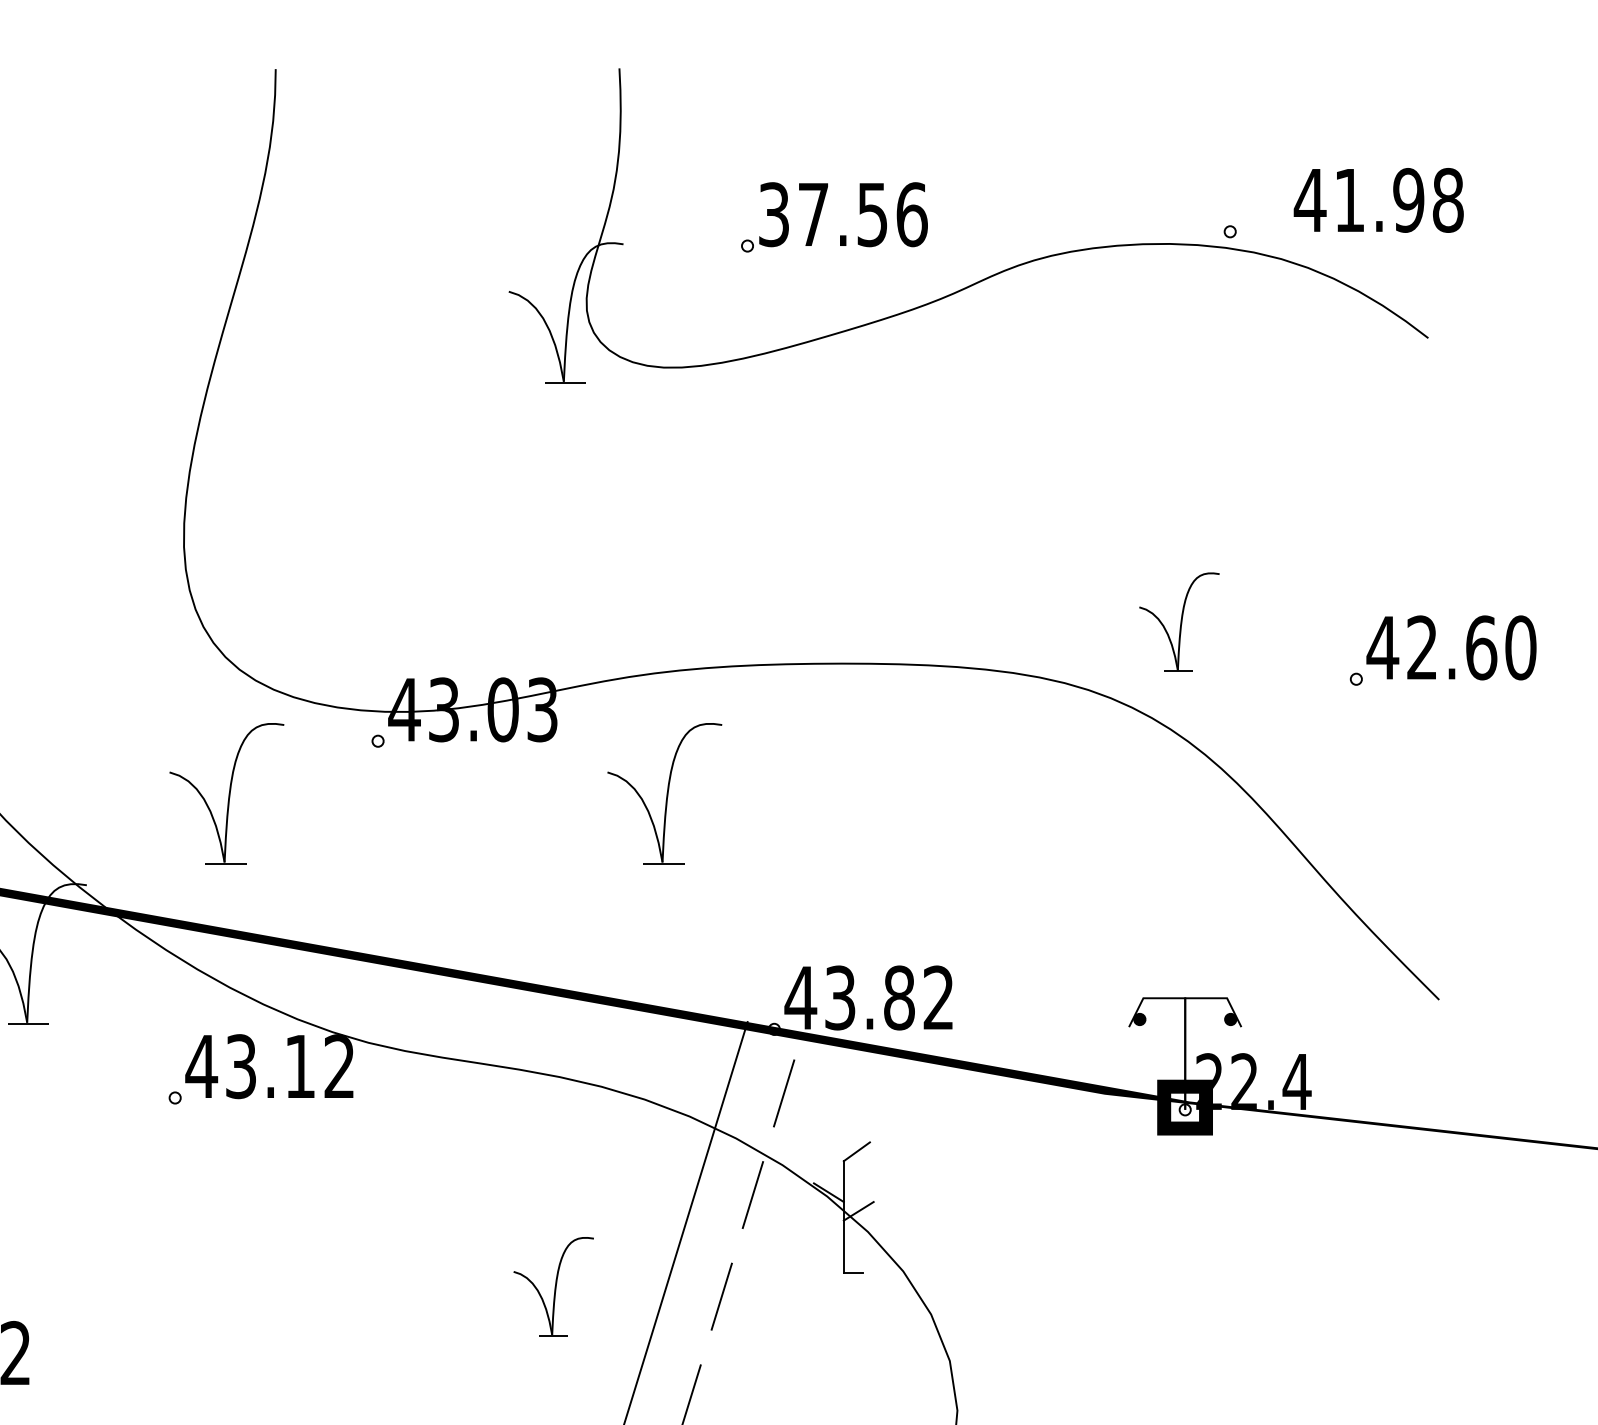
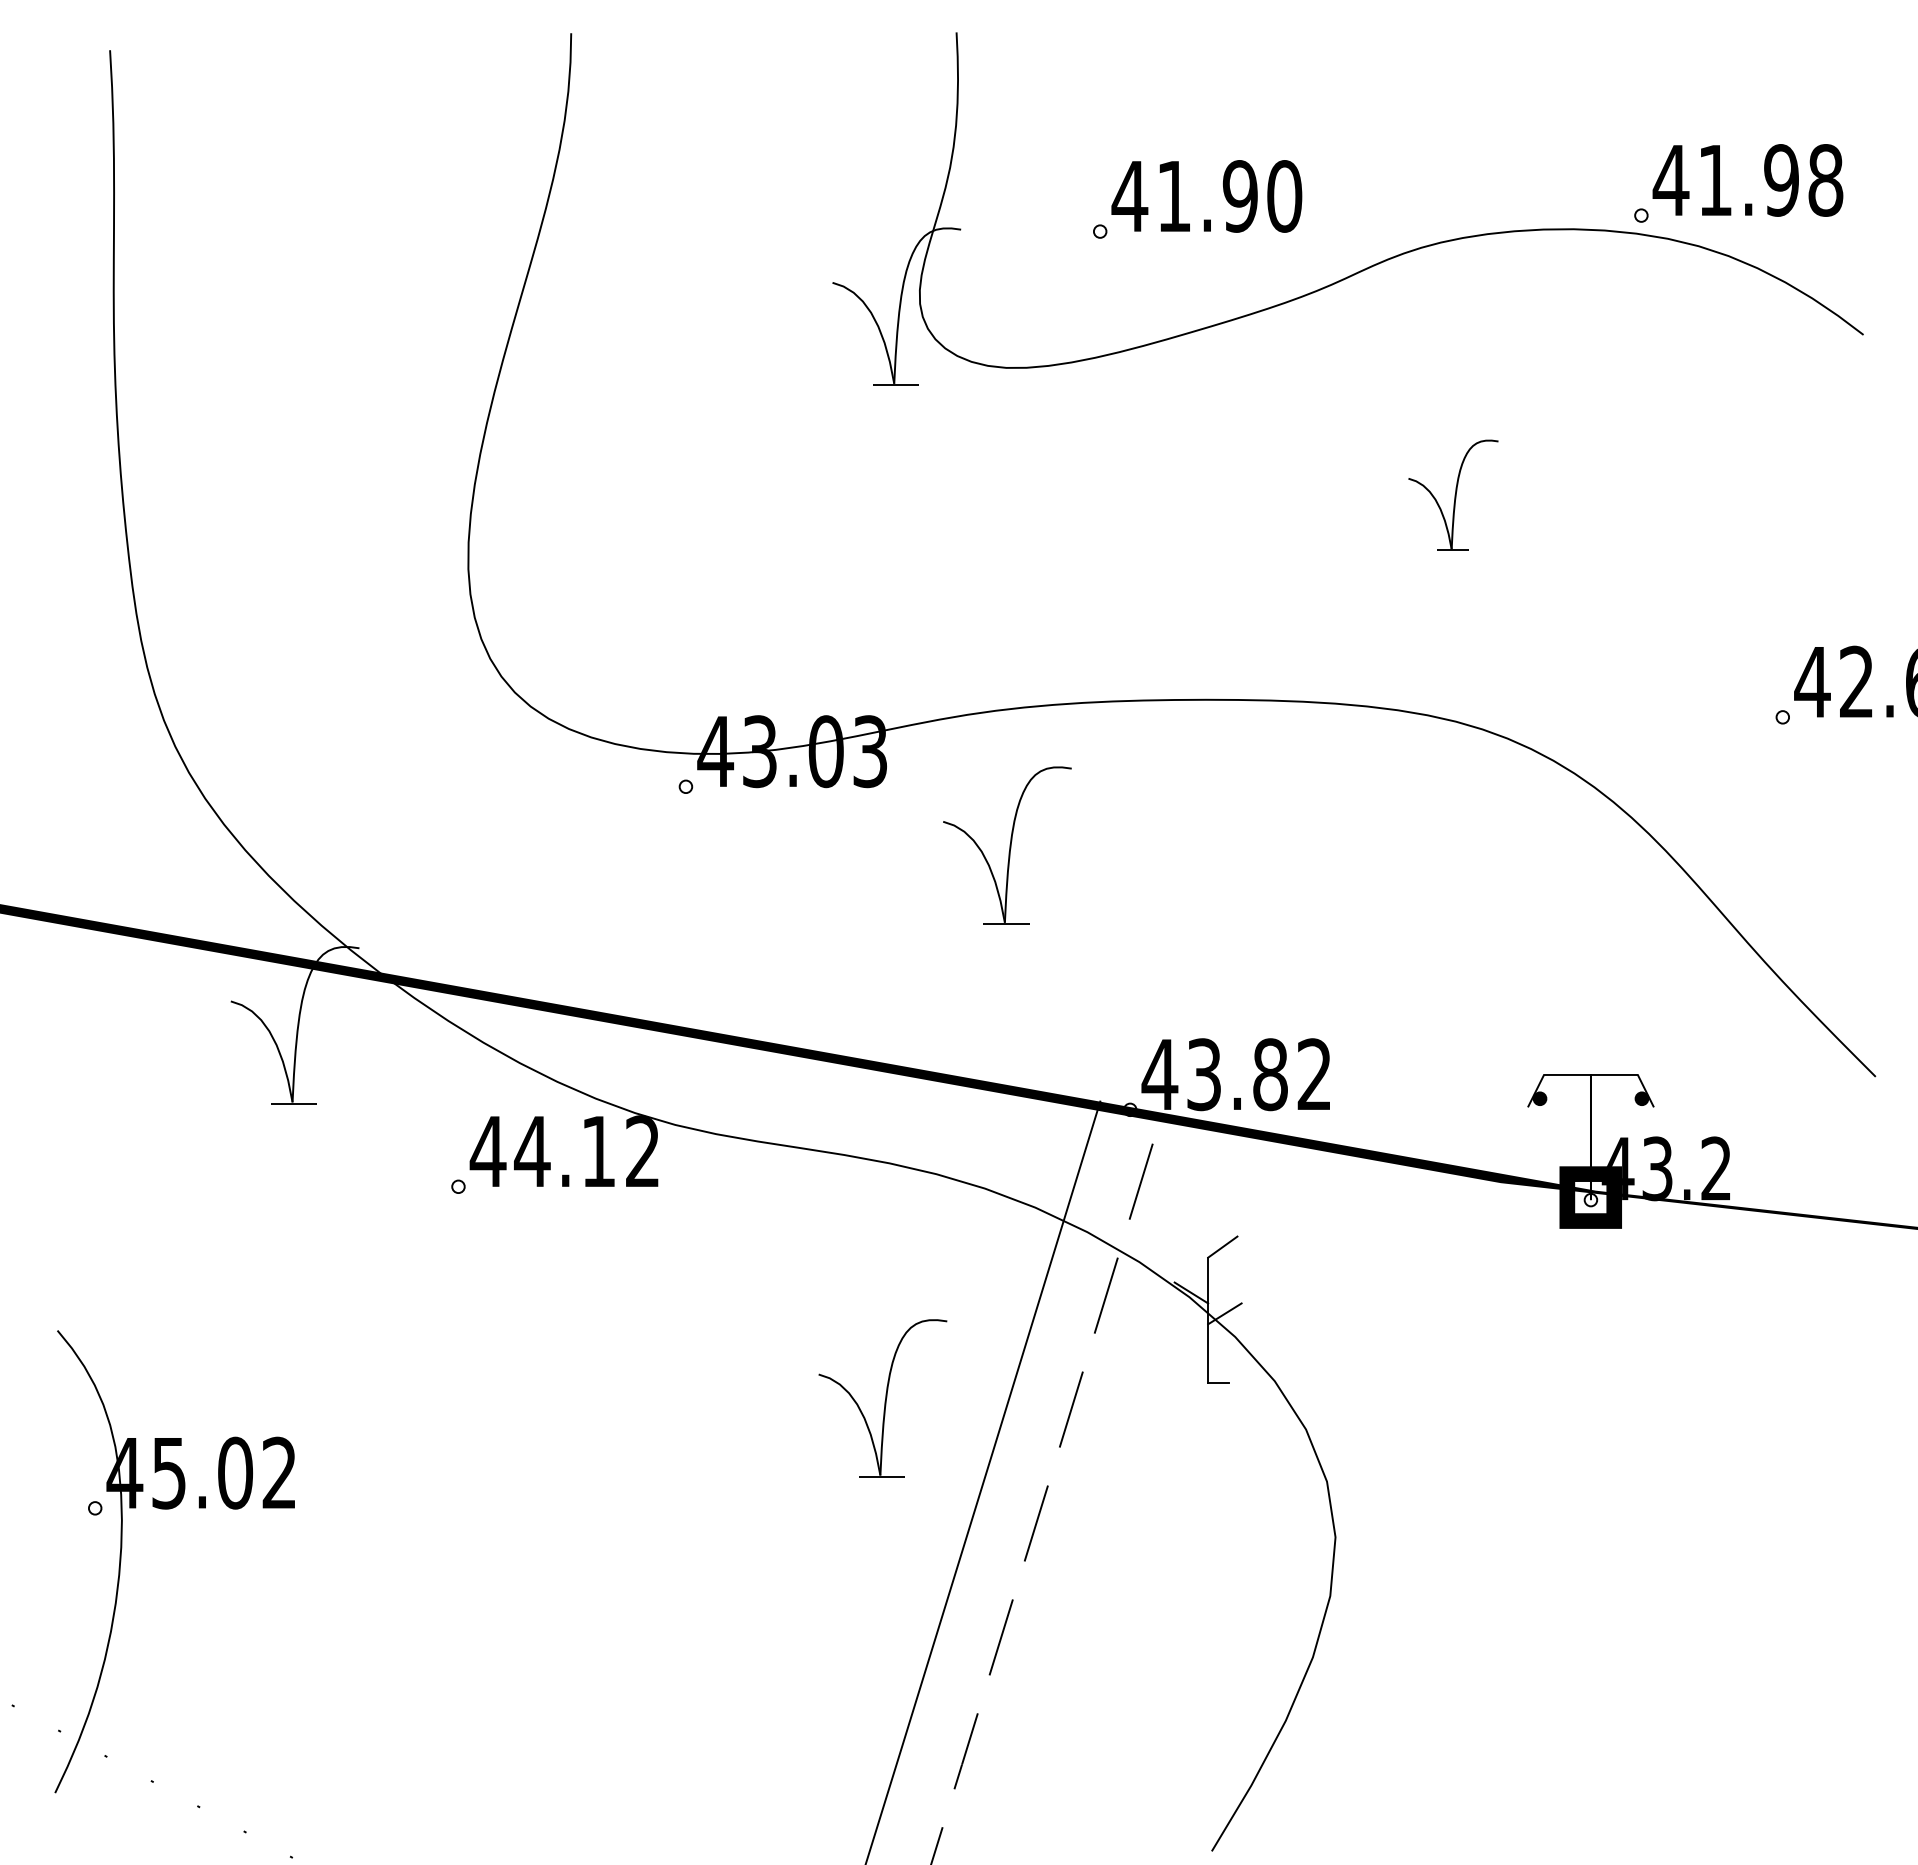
text: (1378, 200) -> (1747, 180), moved
text: (842, 214) -> (1206, 196), 37.56 -> 41.90
part: (1179, 621) -> (1453, 494), moved
part: (226, 793) -> (516, 845), removed
text: (241, 1066) -> (532, 1151), 43.12 -> 44.12
text: (1252, 1081) -> (1666, 1168), 22.4 -> 43.2
part: (553, 1286) -> (882, 1398), size x1.43

